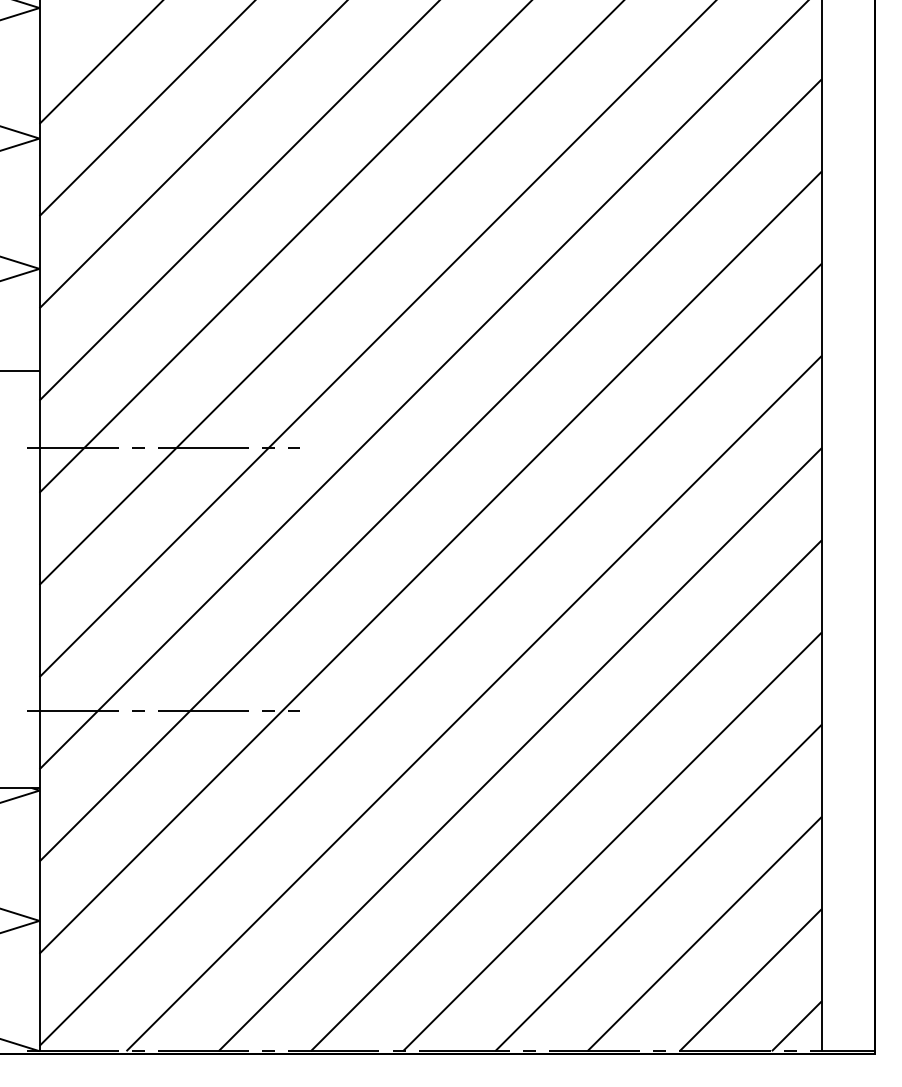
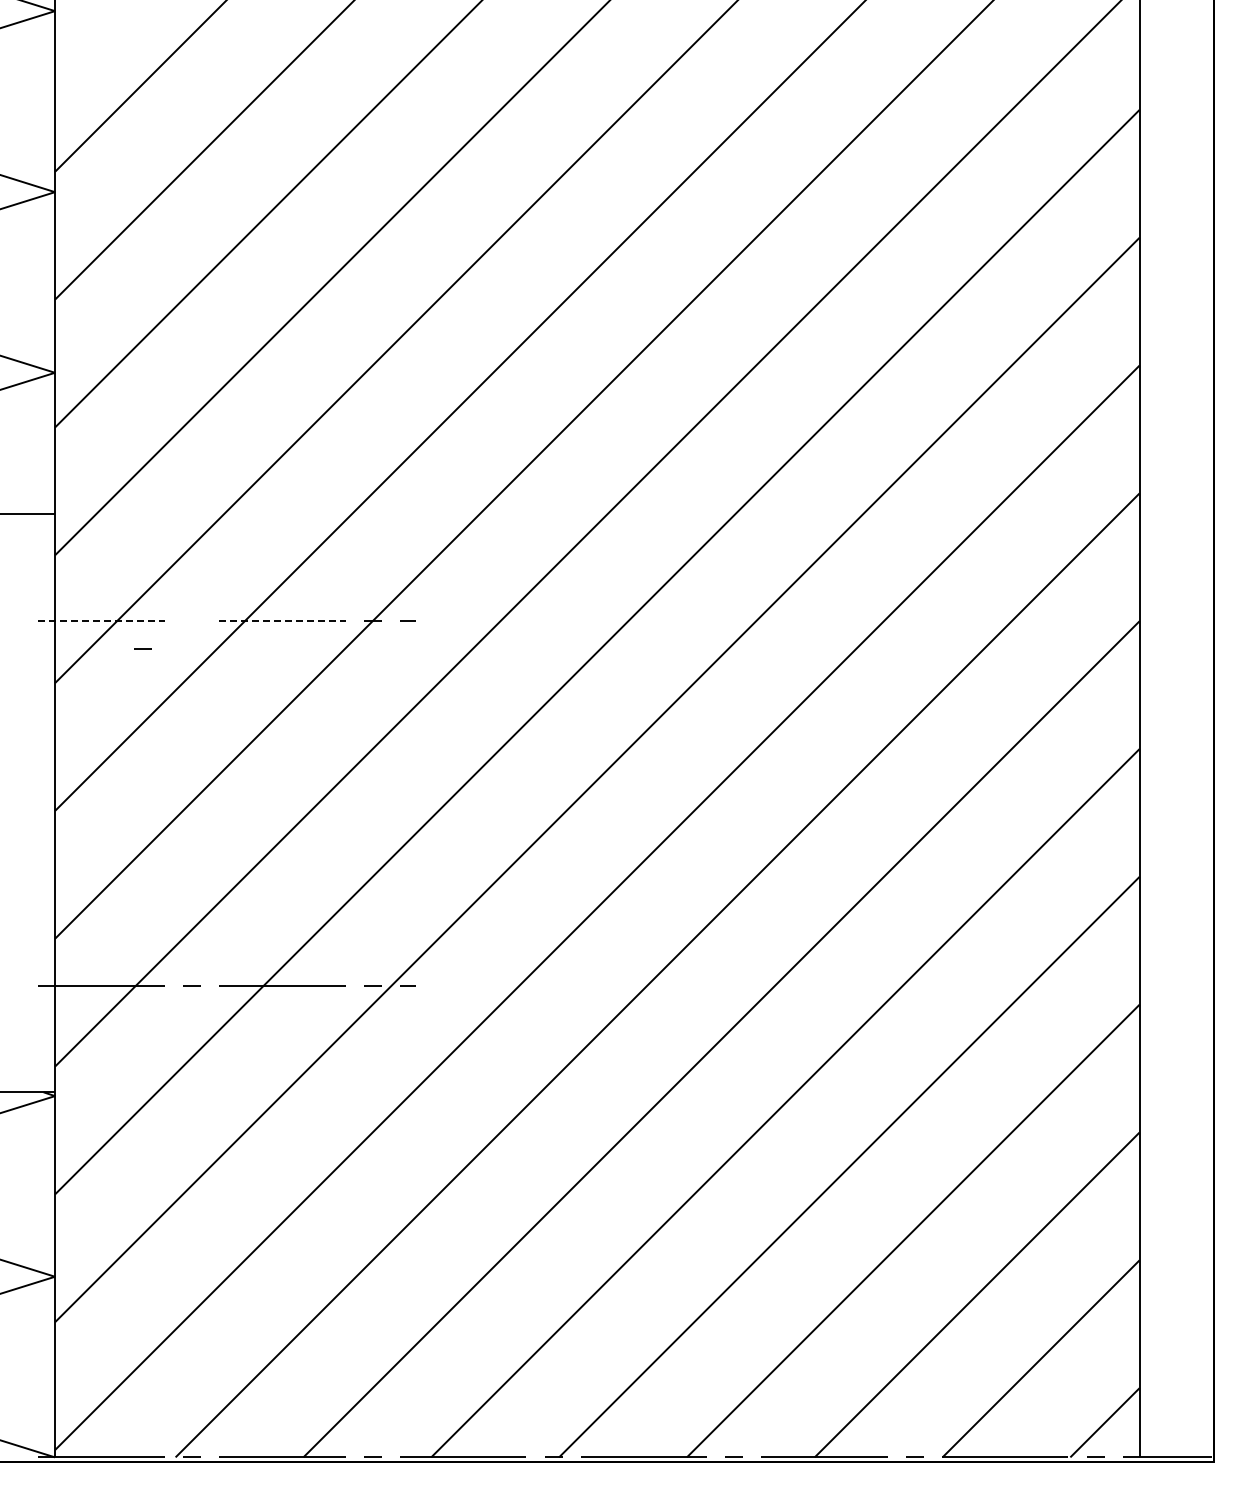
line: (73, 447) -> (101, 620), solid -> dashed
line: (137, 447) -> (142, 648), moved
line: (203, 447) -> (282, 620), solid -> dashed

